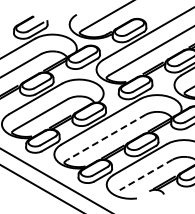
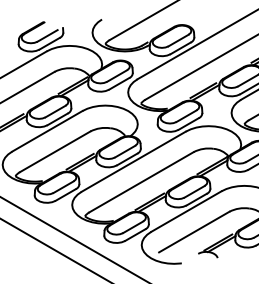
line: (106, 137) -> (141, 182), dashed -> solid
line: (146, 174) -> (194, 231), dashed -> solid

